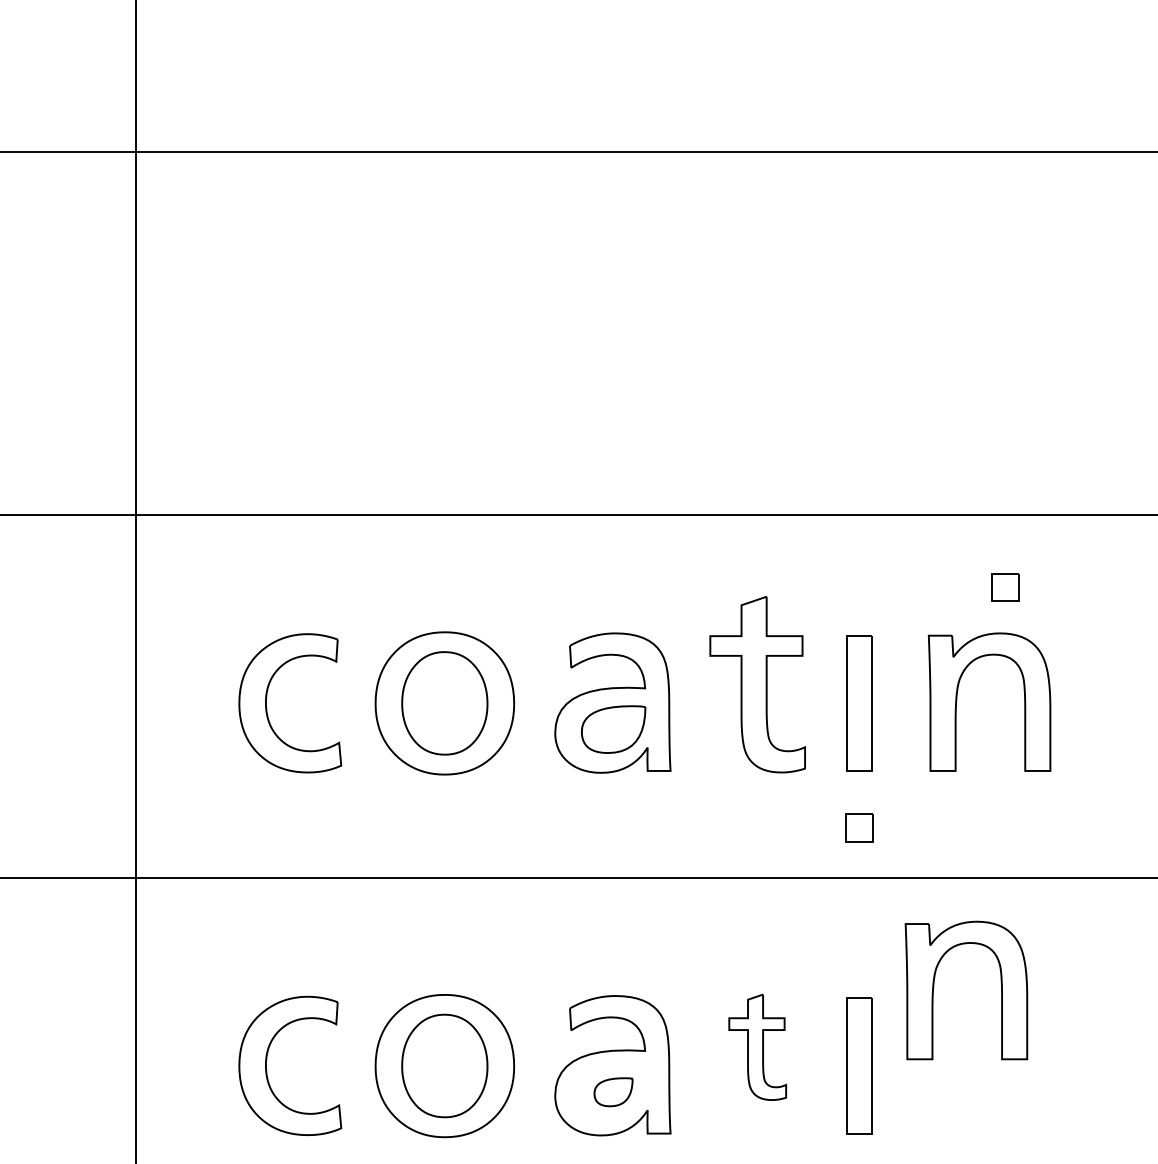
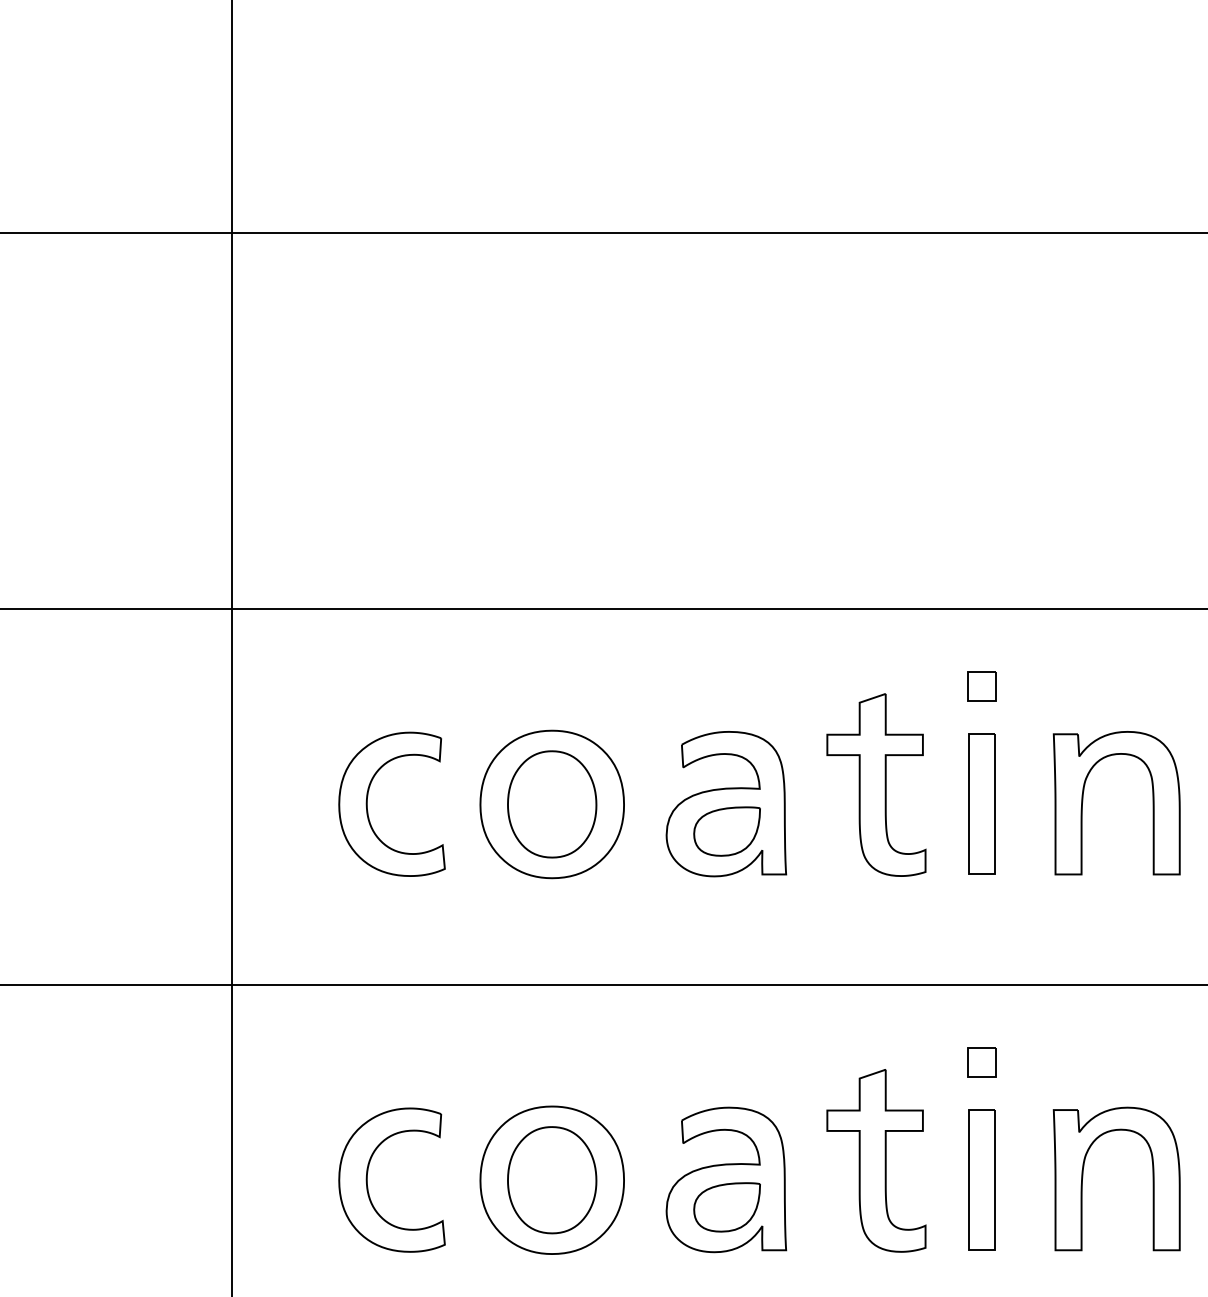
part: (1004, 587) -> (981, 686), moved
part: (859, 827) -> (981, 1062), moved
part: (934, 989) -> (1083, 1177), moved
part: (757, 1046) -> (876, 1160), size x1.67
part: (613, 1092) -> (726, 1207), size x1.67

